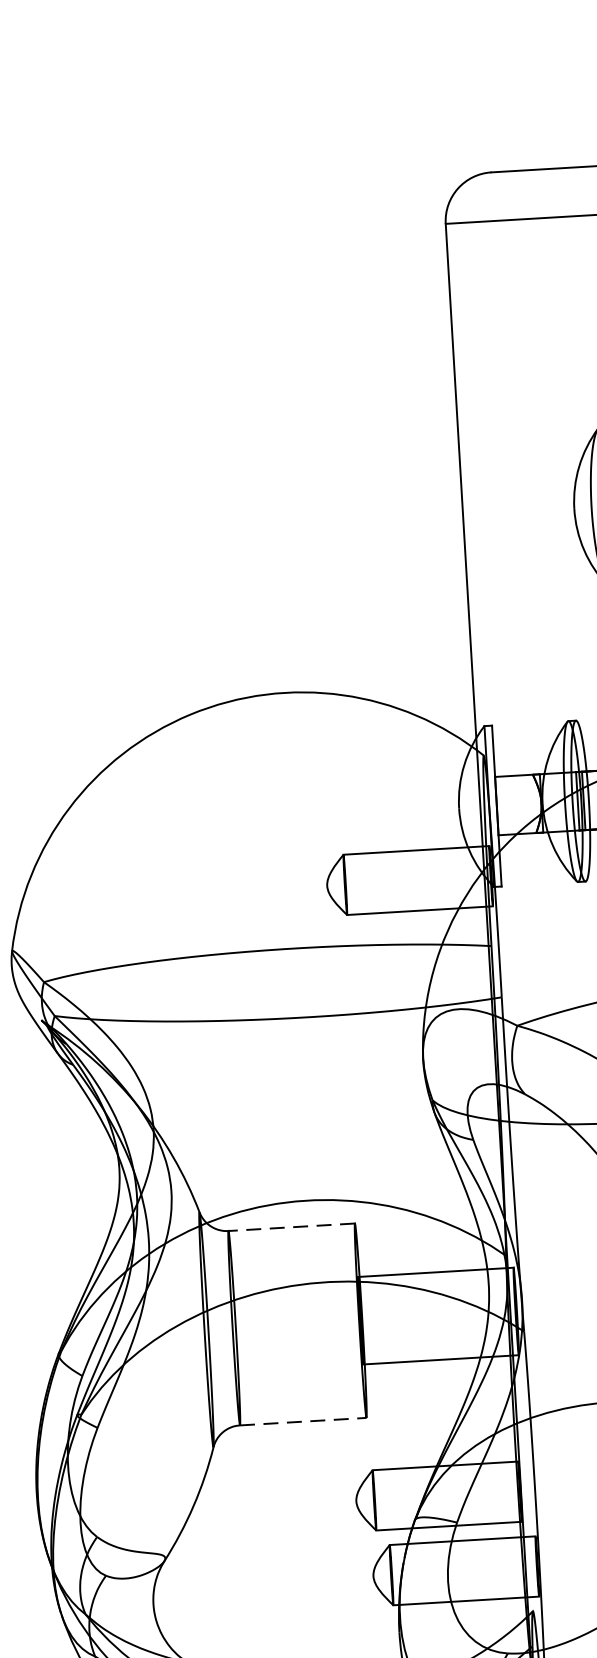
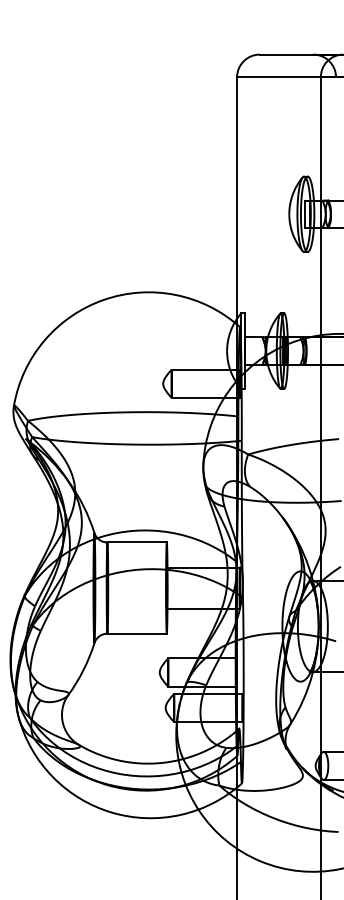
line: (292, 1227) -> (137, 542), dashed -> solid
line: (304, 1421) -> (137, 633), dashed -> solid

